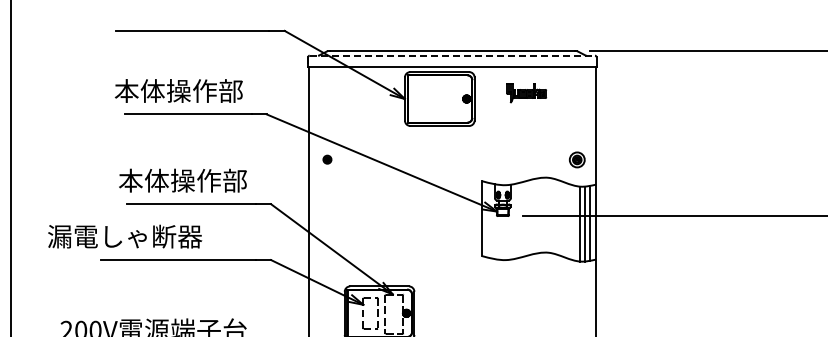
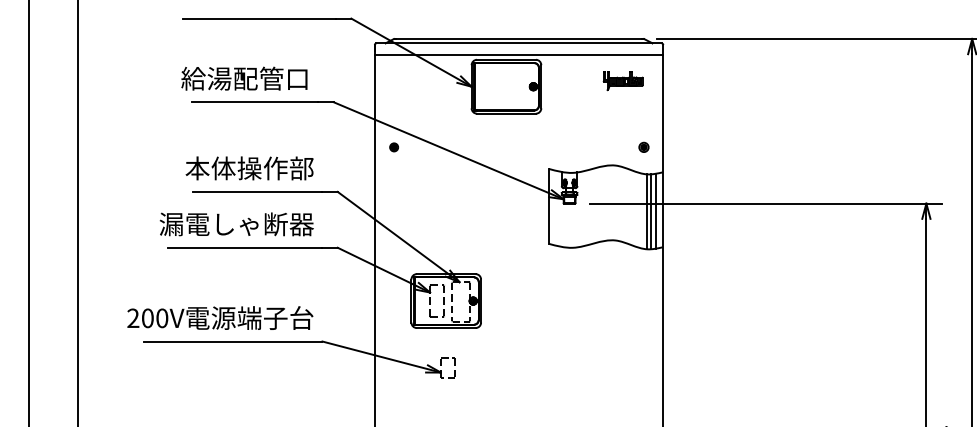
line: (452, 55) -> (519, 43), dashed -> solid
text: (178, 90) -> (245, 78), 本体操作部 -> 給湯配管口
part: (525, 93) -> (622, 81), moved
part: (576, 158) -> (643, 146), size x0.62
text: (124, 236) -> (236, 224), moved

